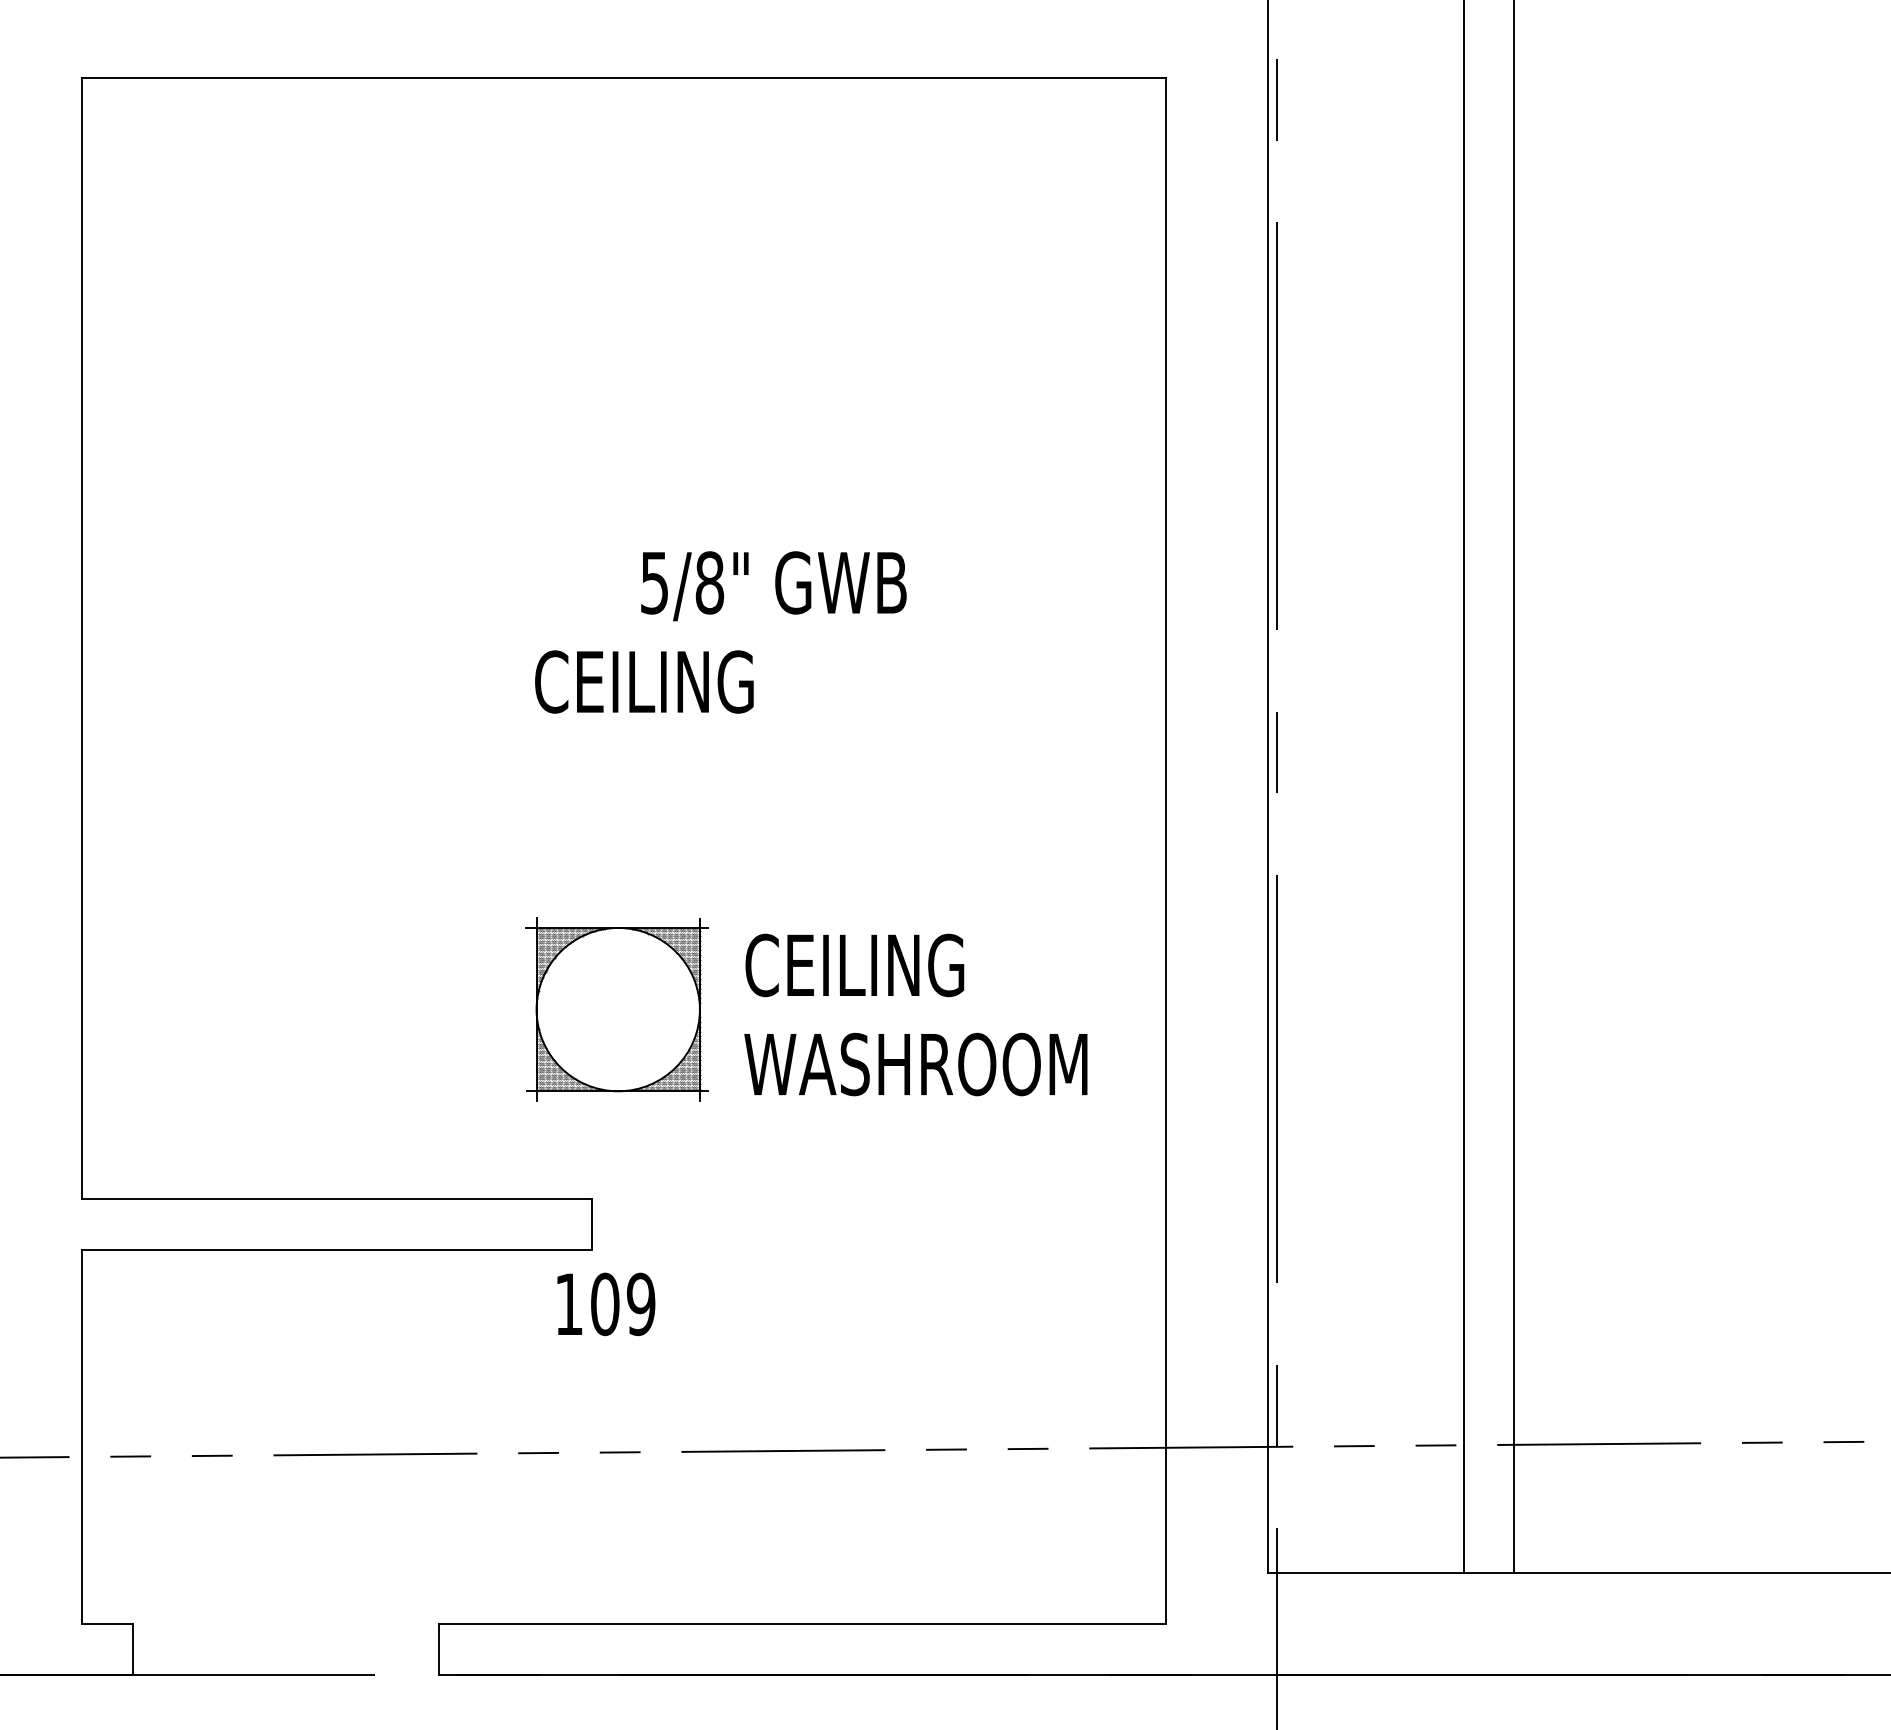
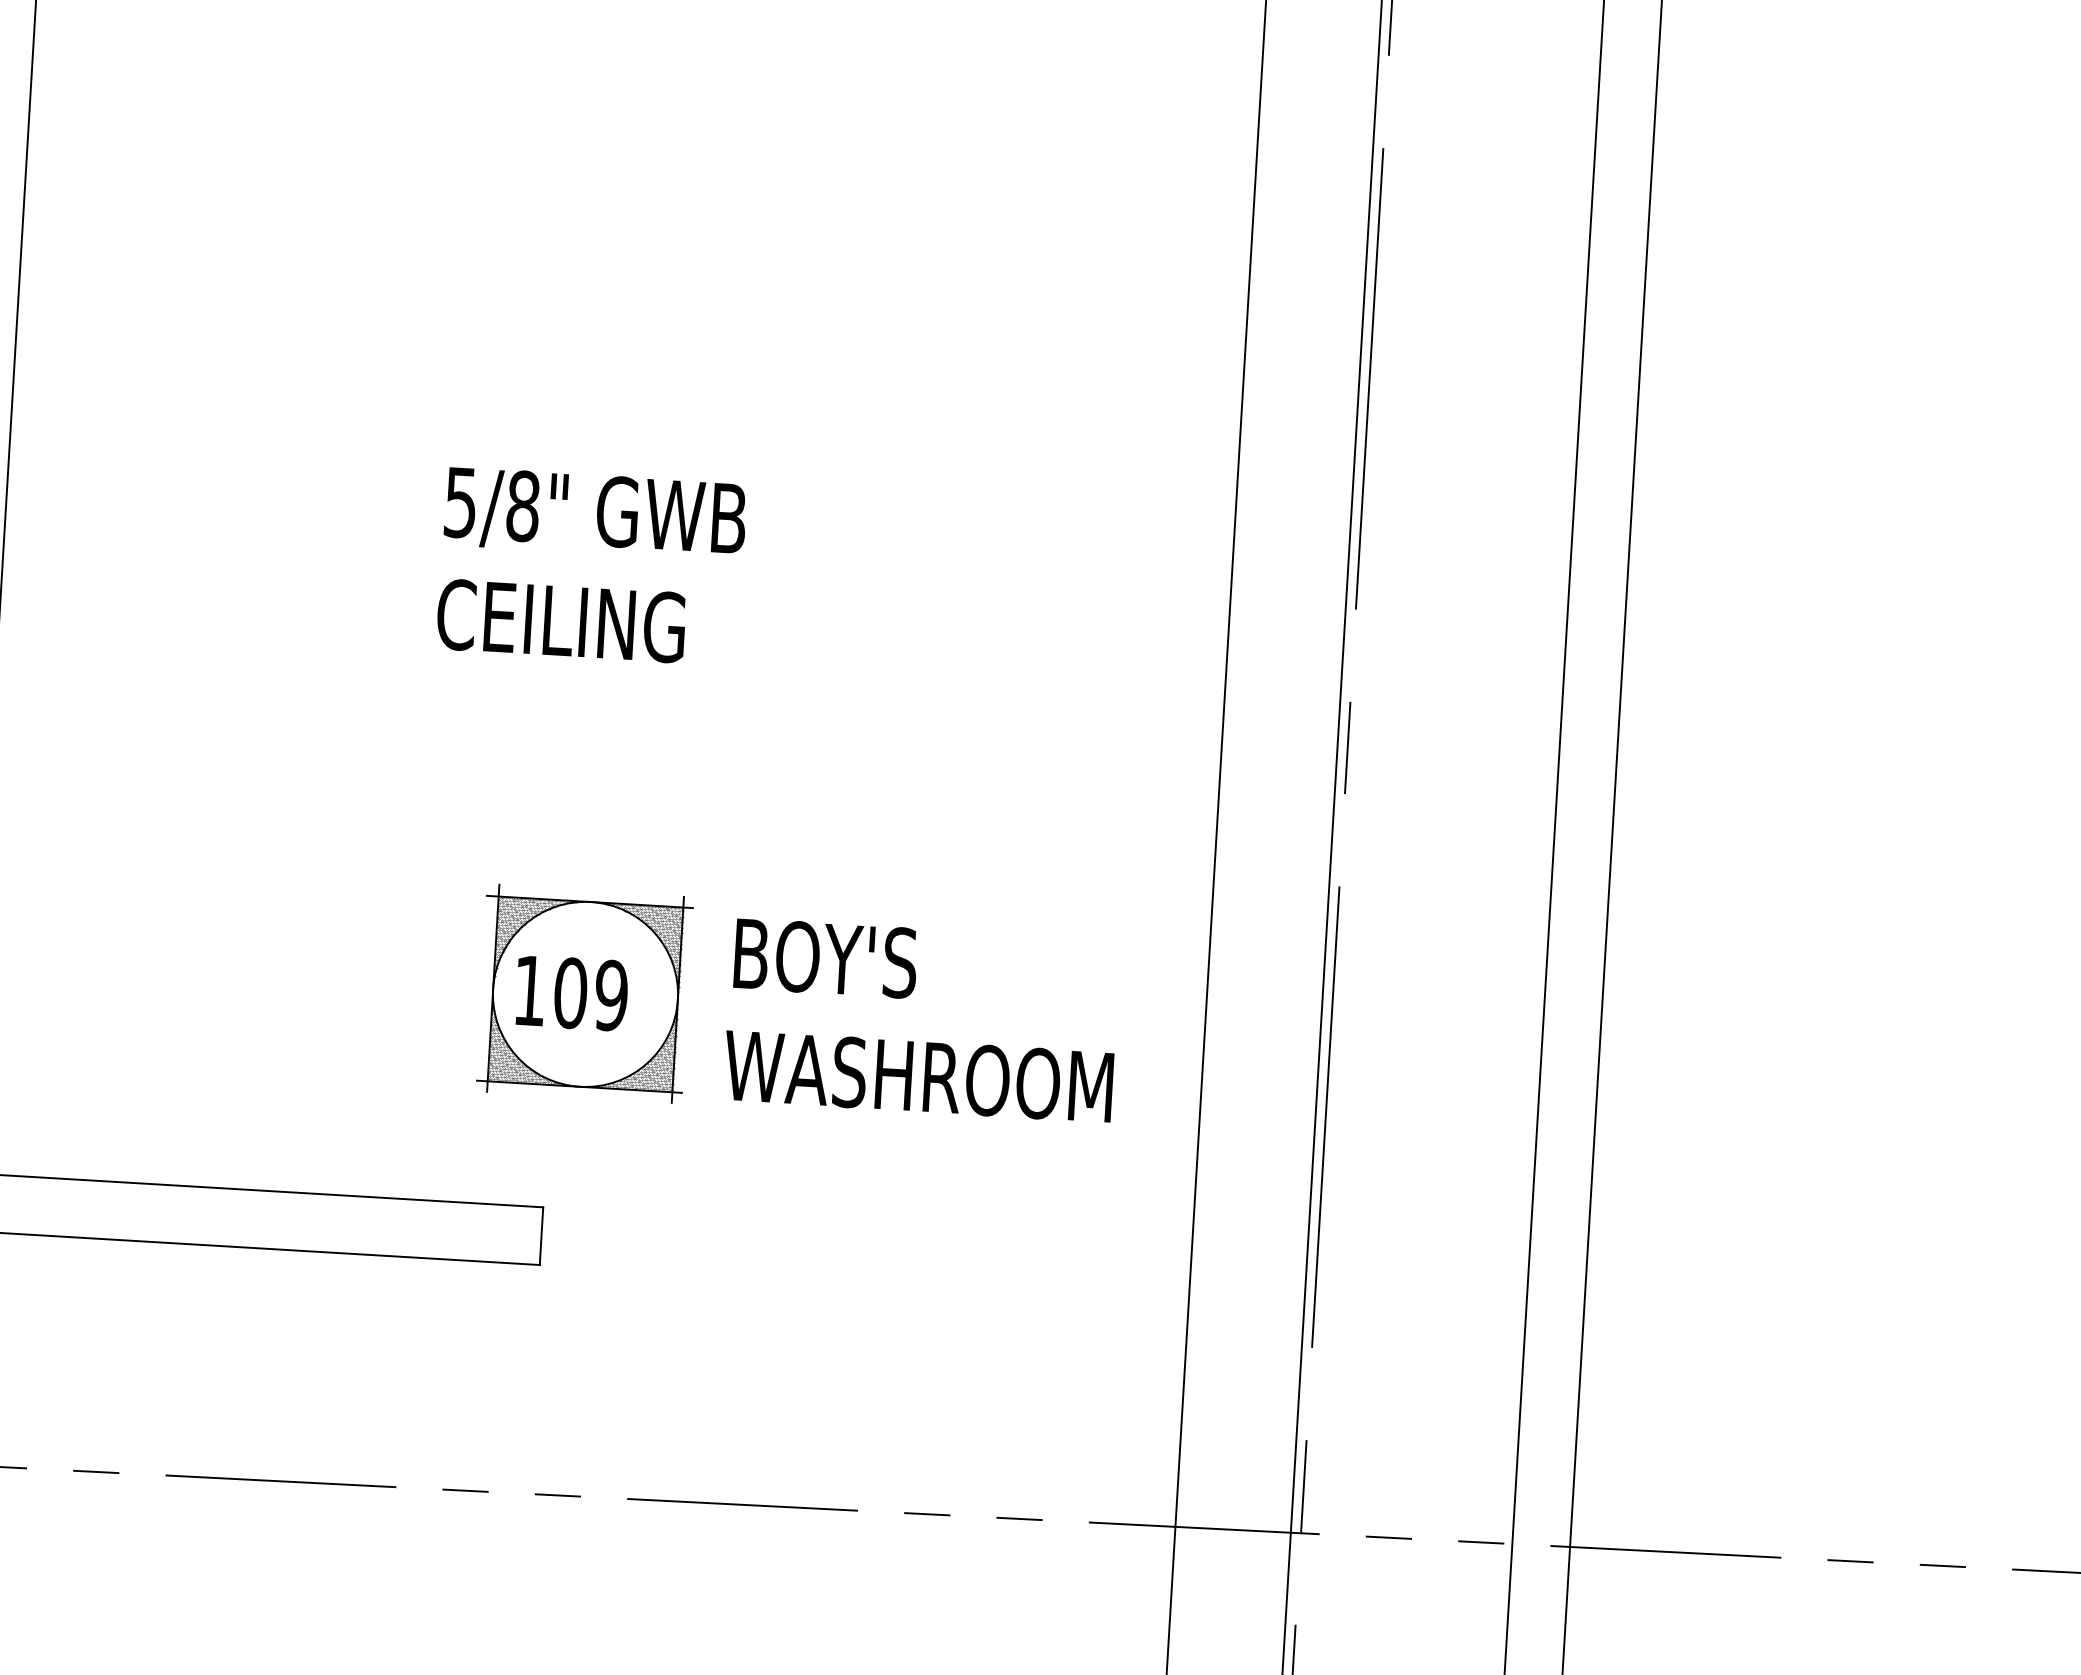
text: (773, 586) -> (594, 514), moved
text: (644, 681) -> (561, 620), moved
text: (854, 965) -> (855, 960), CEILING -> BOY'S
text: (606, 1304) -> (572, 993), moved

